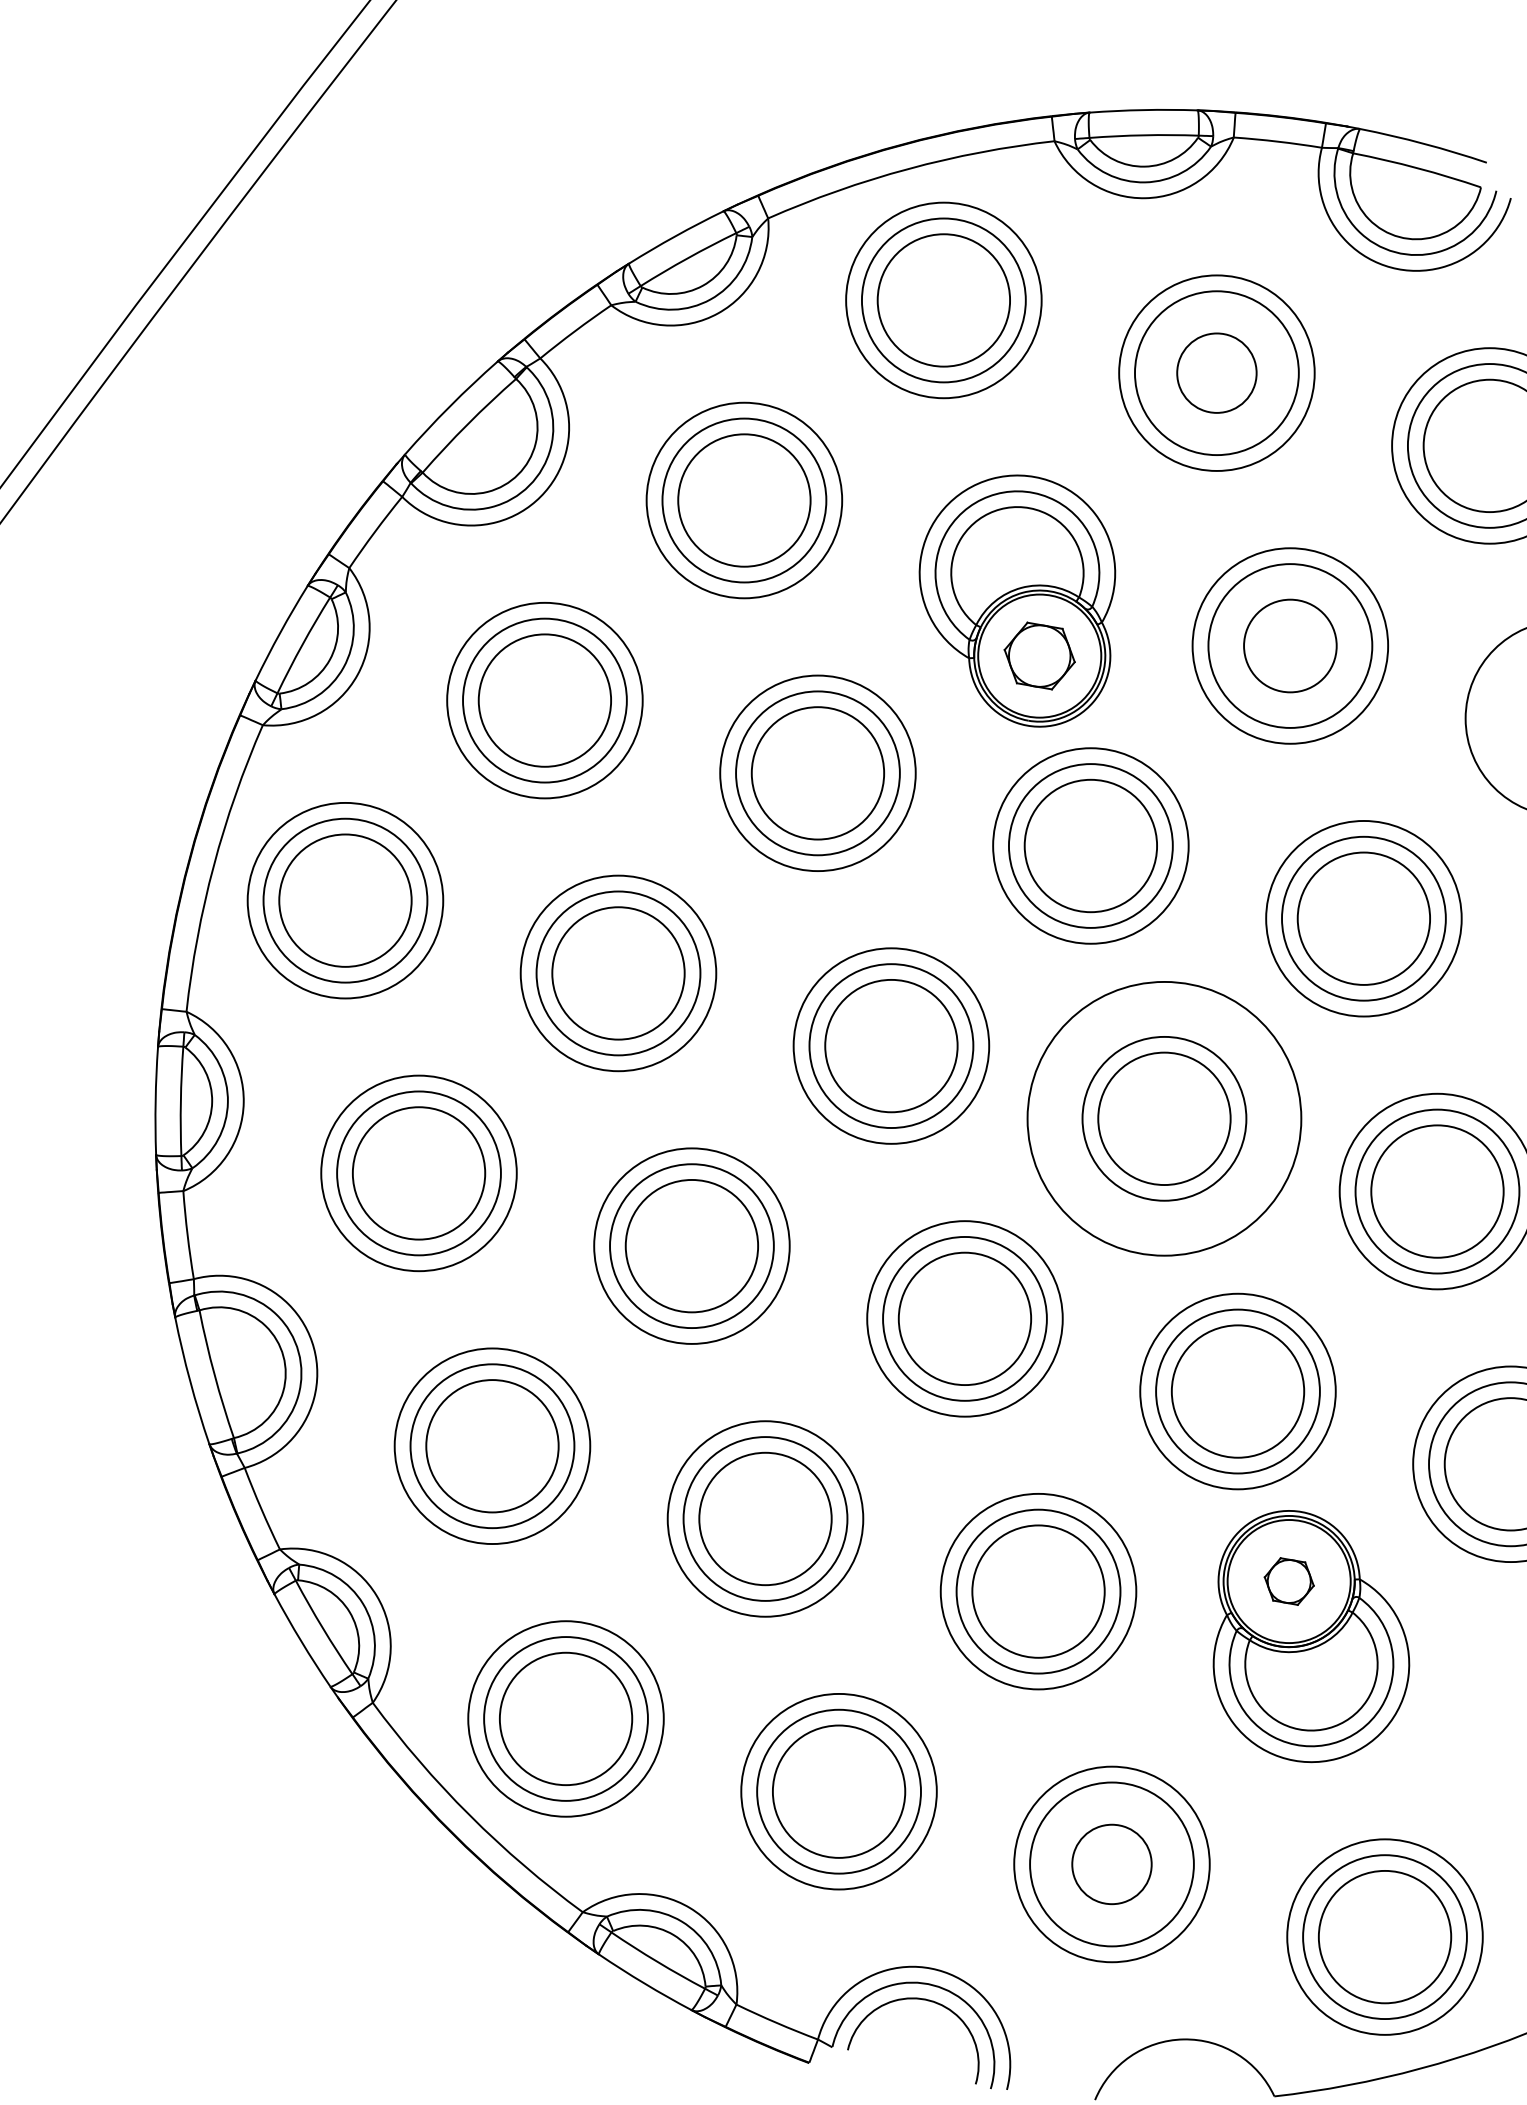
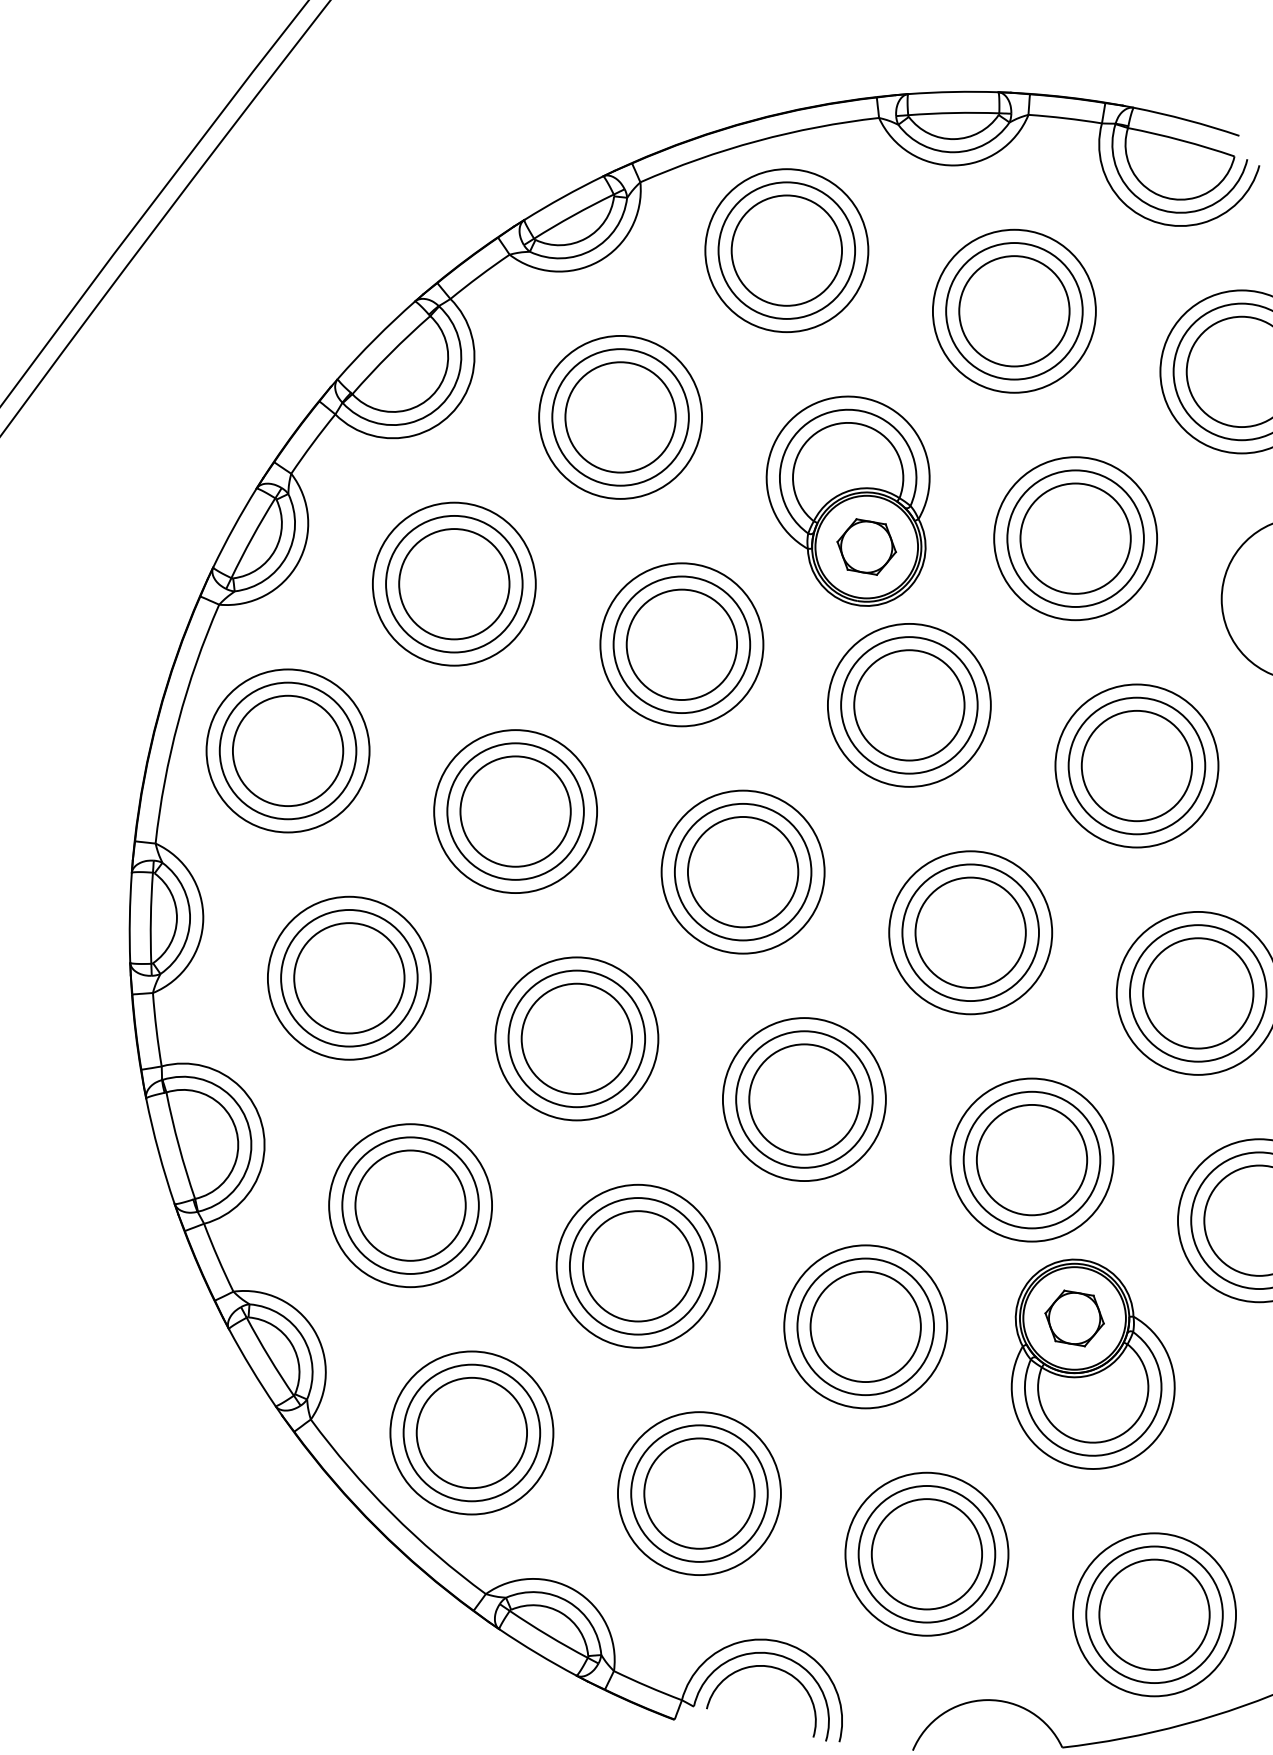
circle: (1216, 373) -> (1014, 311), size x1.67
circle: (1290, 645) -> (1075, 538), size x1.43
circle: (1164, 1118) -> (970, 932), size x0.71
part: (1289, 1581) -> (1074, 1318), size x1.43
circle: (1111, 1864) -> (926, 1554), size x1.67

